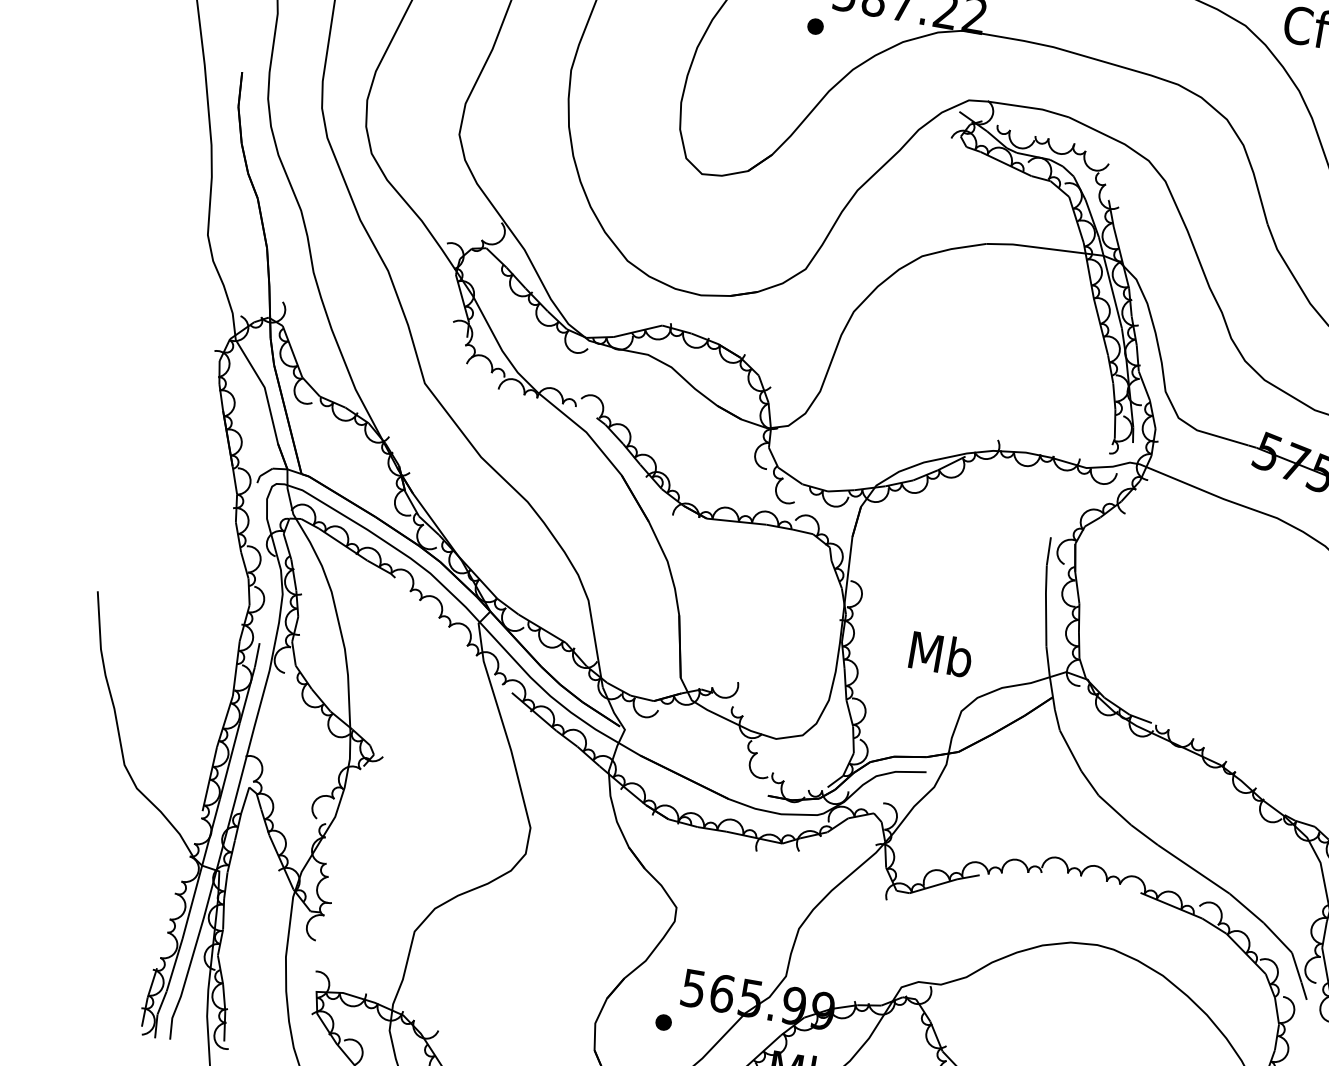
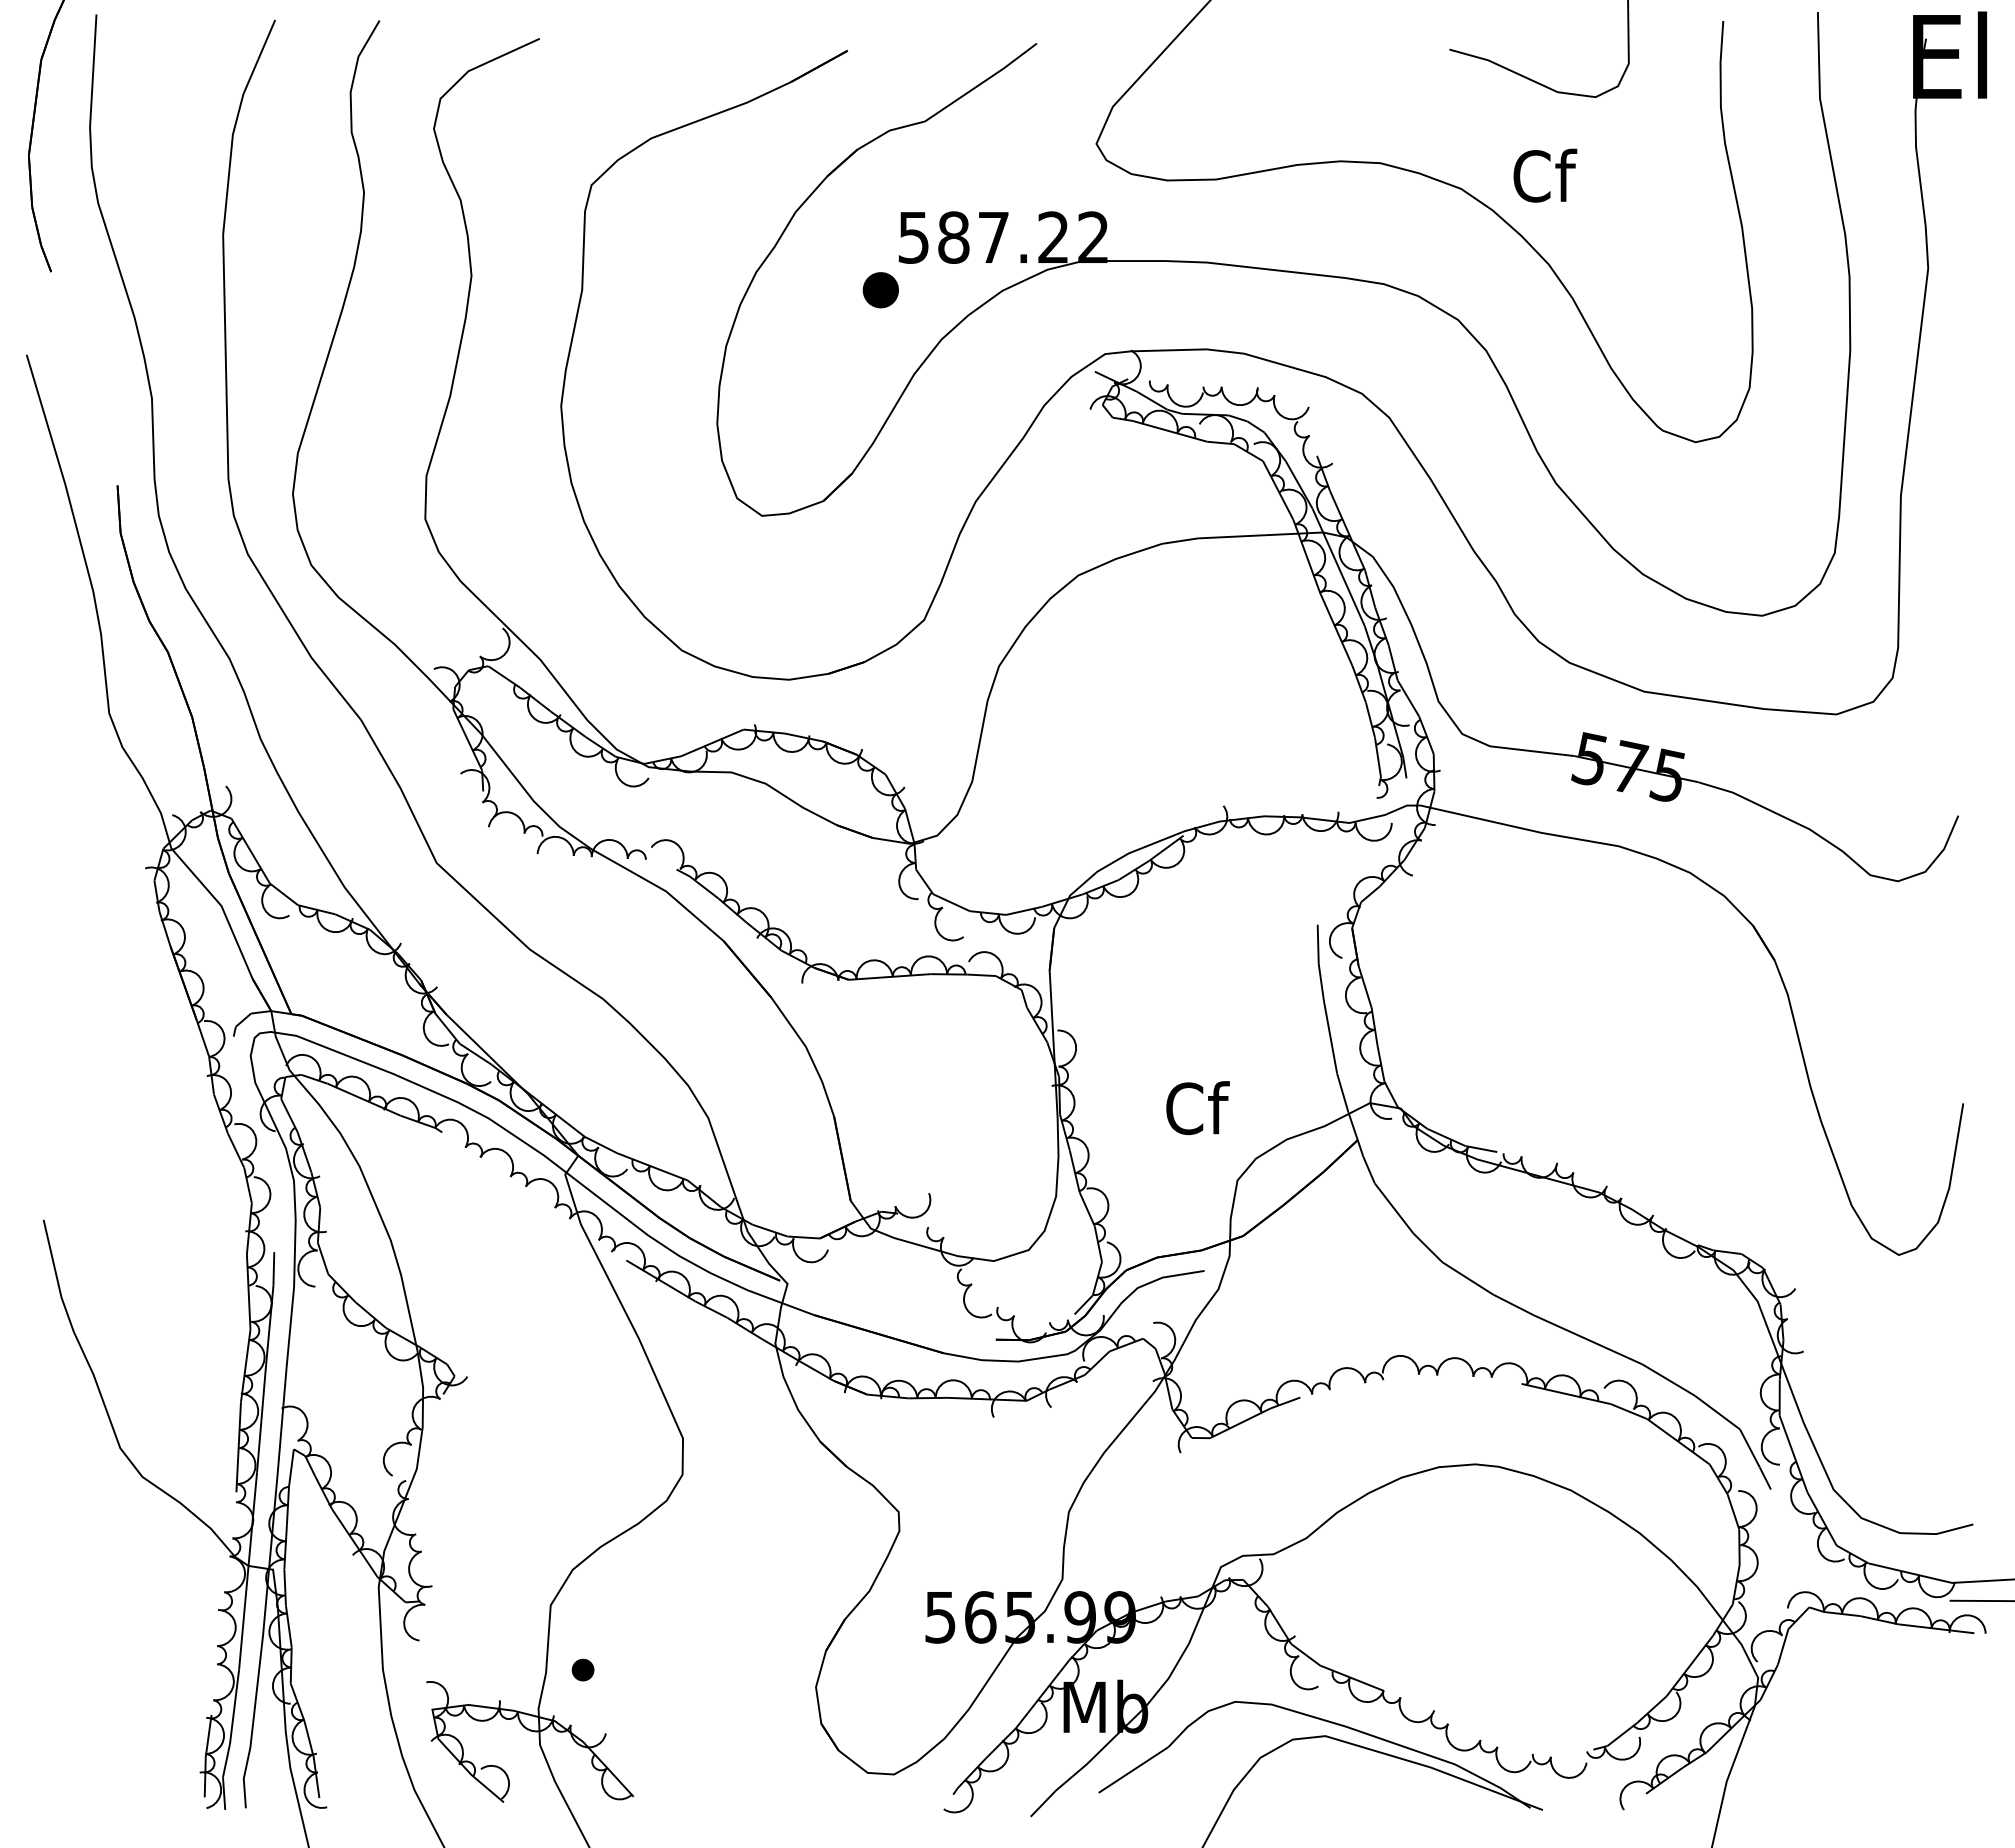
part: (815, 26) -> (880, 290), size x1.6
text: (940, 654) -> (1196, 1108), Mb -> Cf
part: (663, 1022) -> (582, 1669), moved

